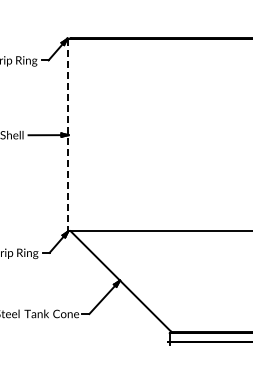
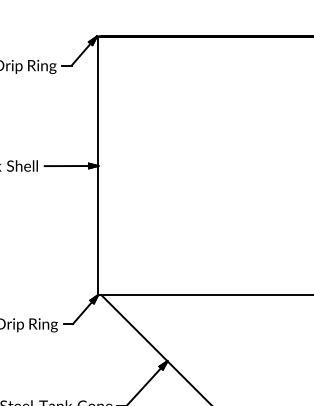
line: (68, 135) -> (98, 166), dashed -> solid

